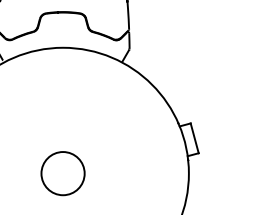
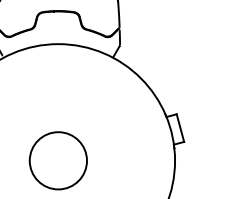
circle: (62, 173) -> (57, 160), size x1.43

